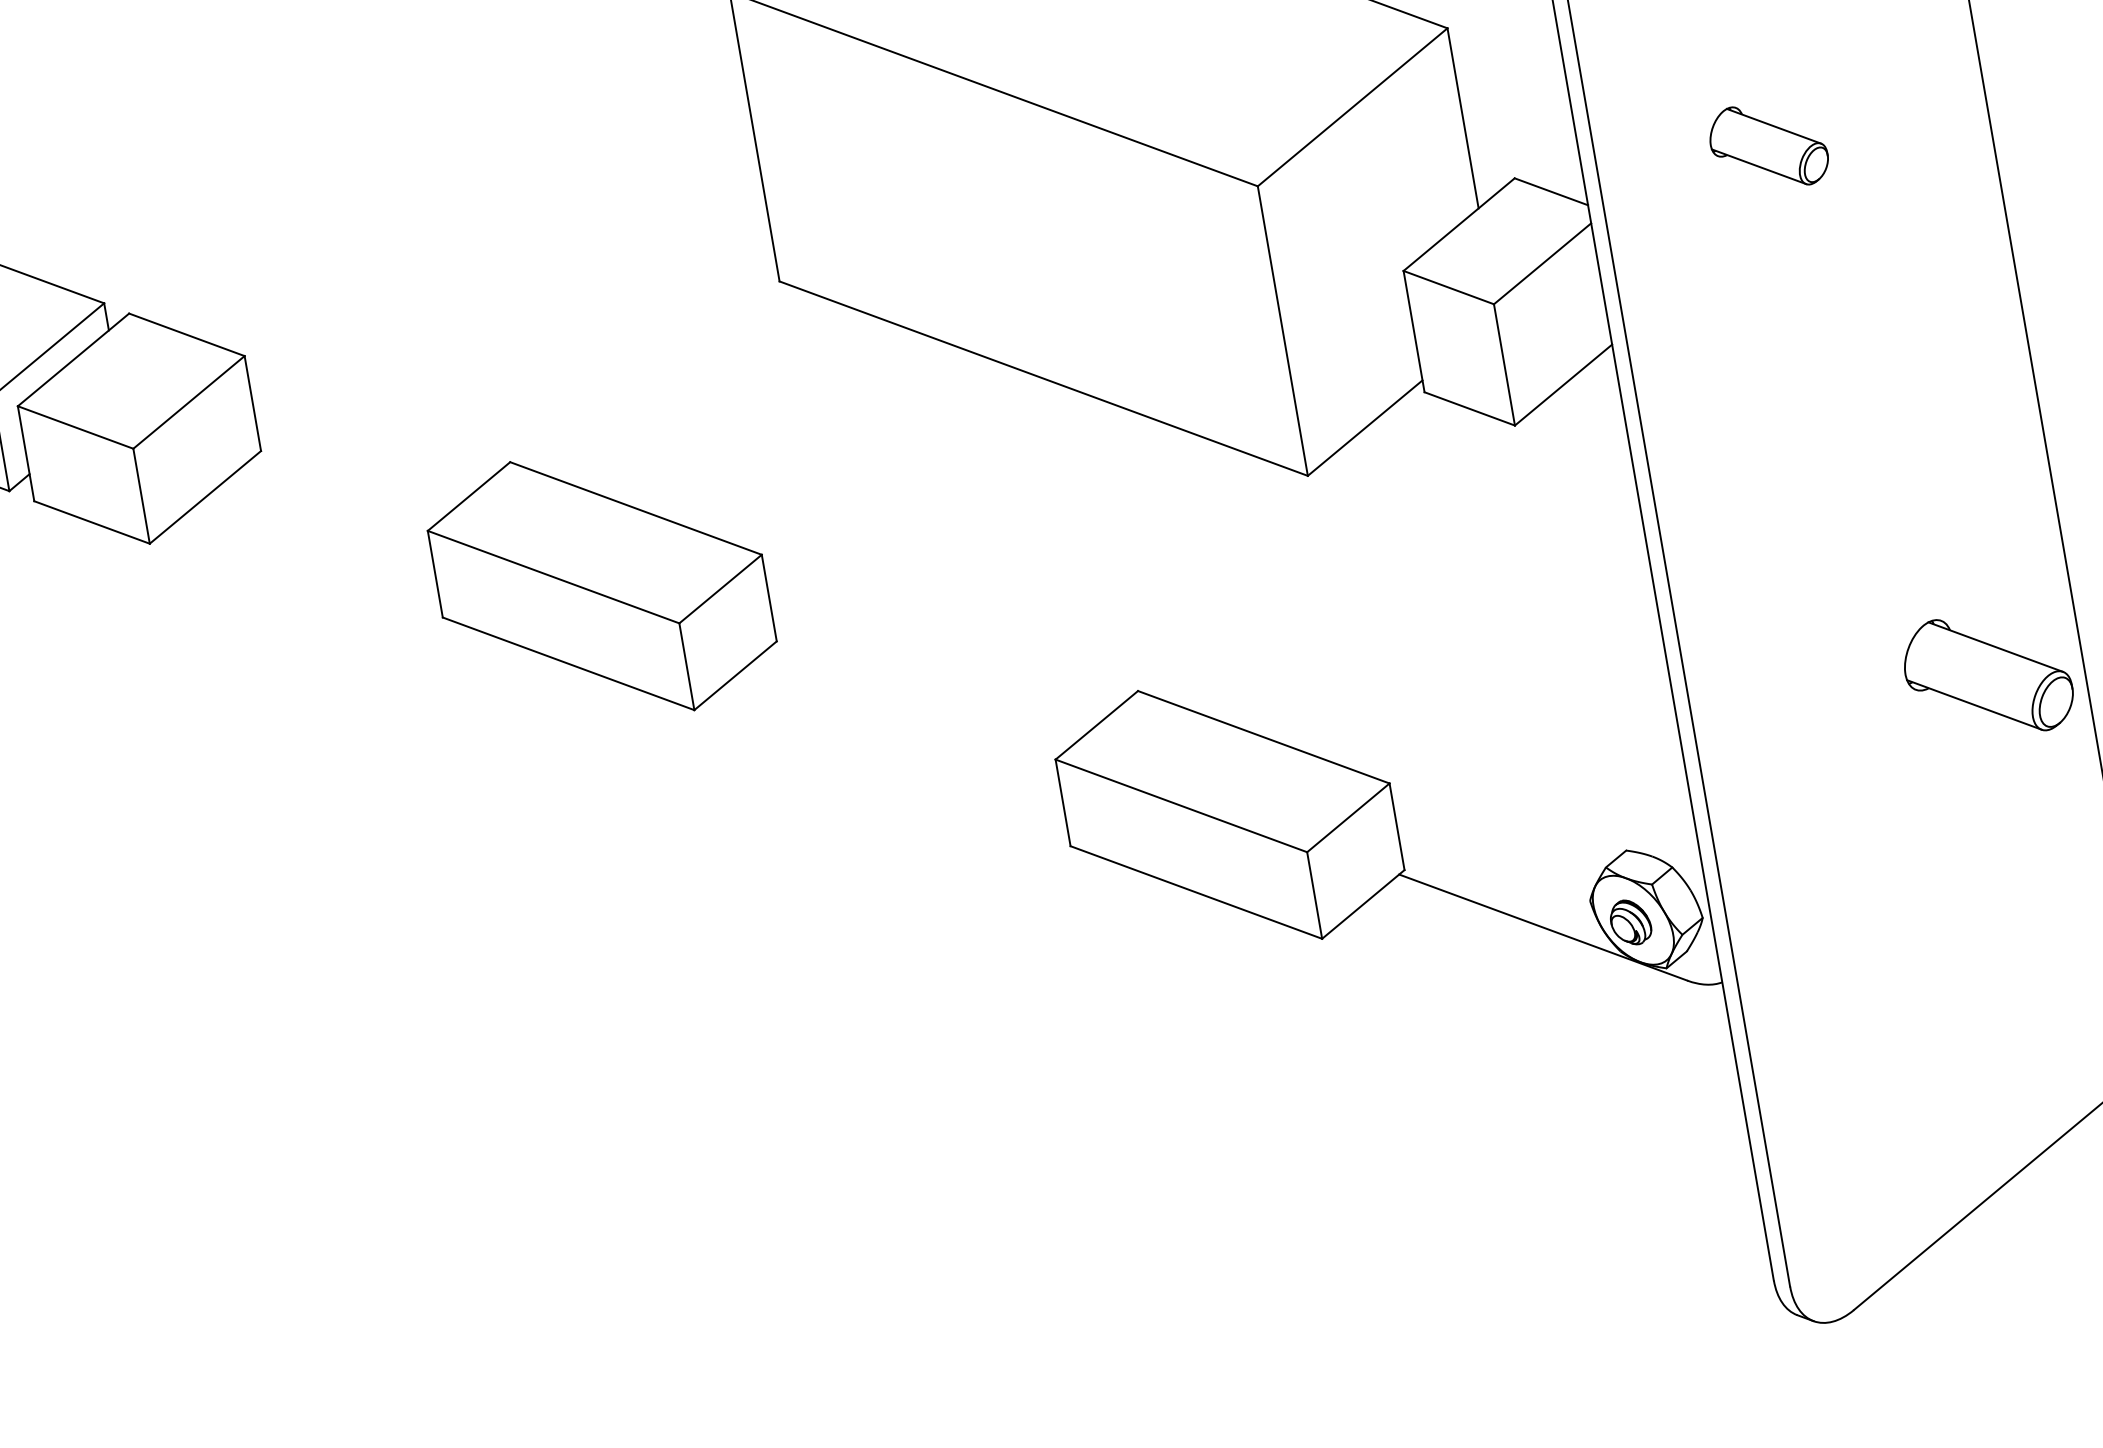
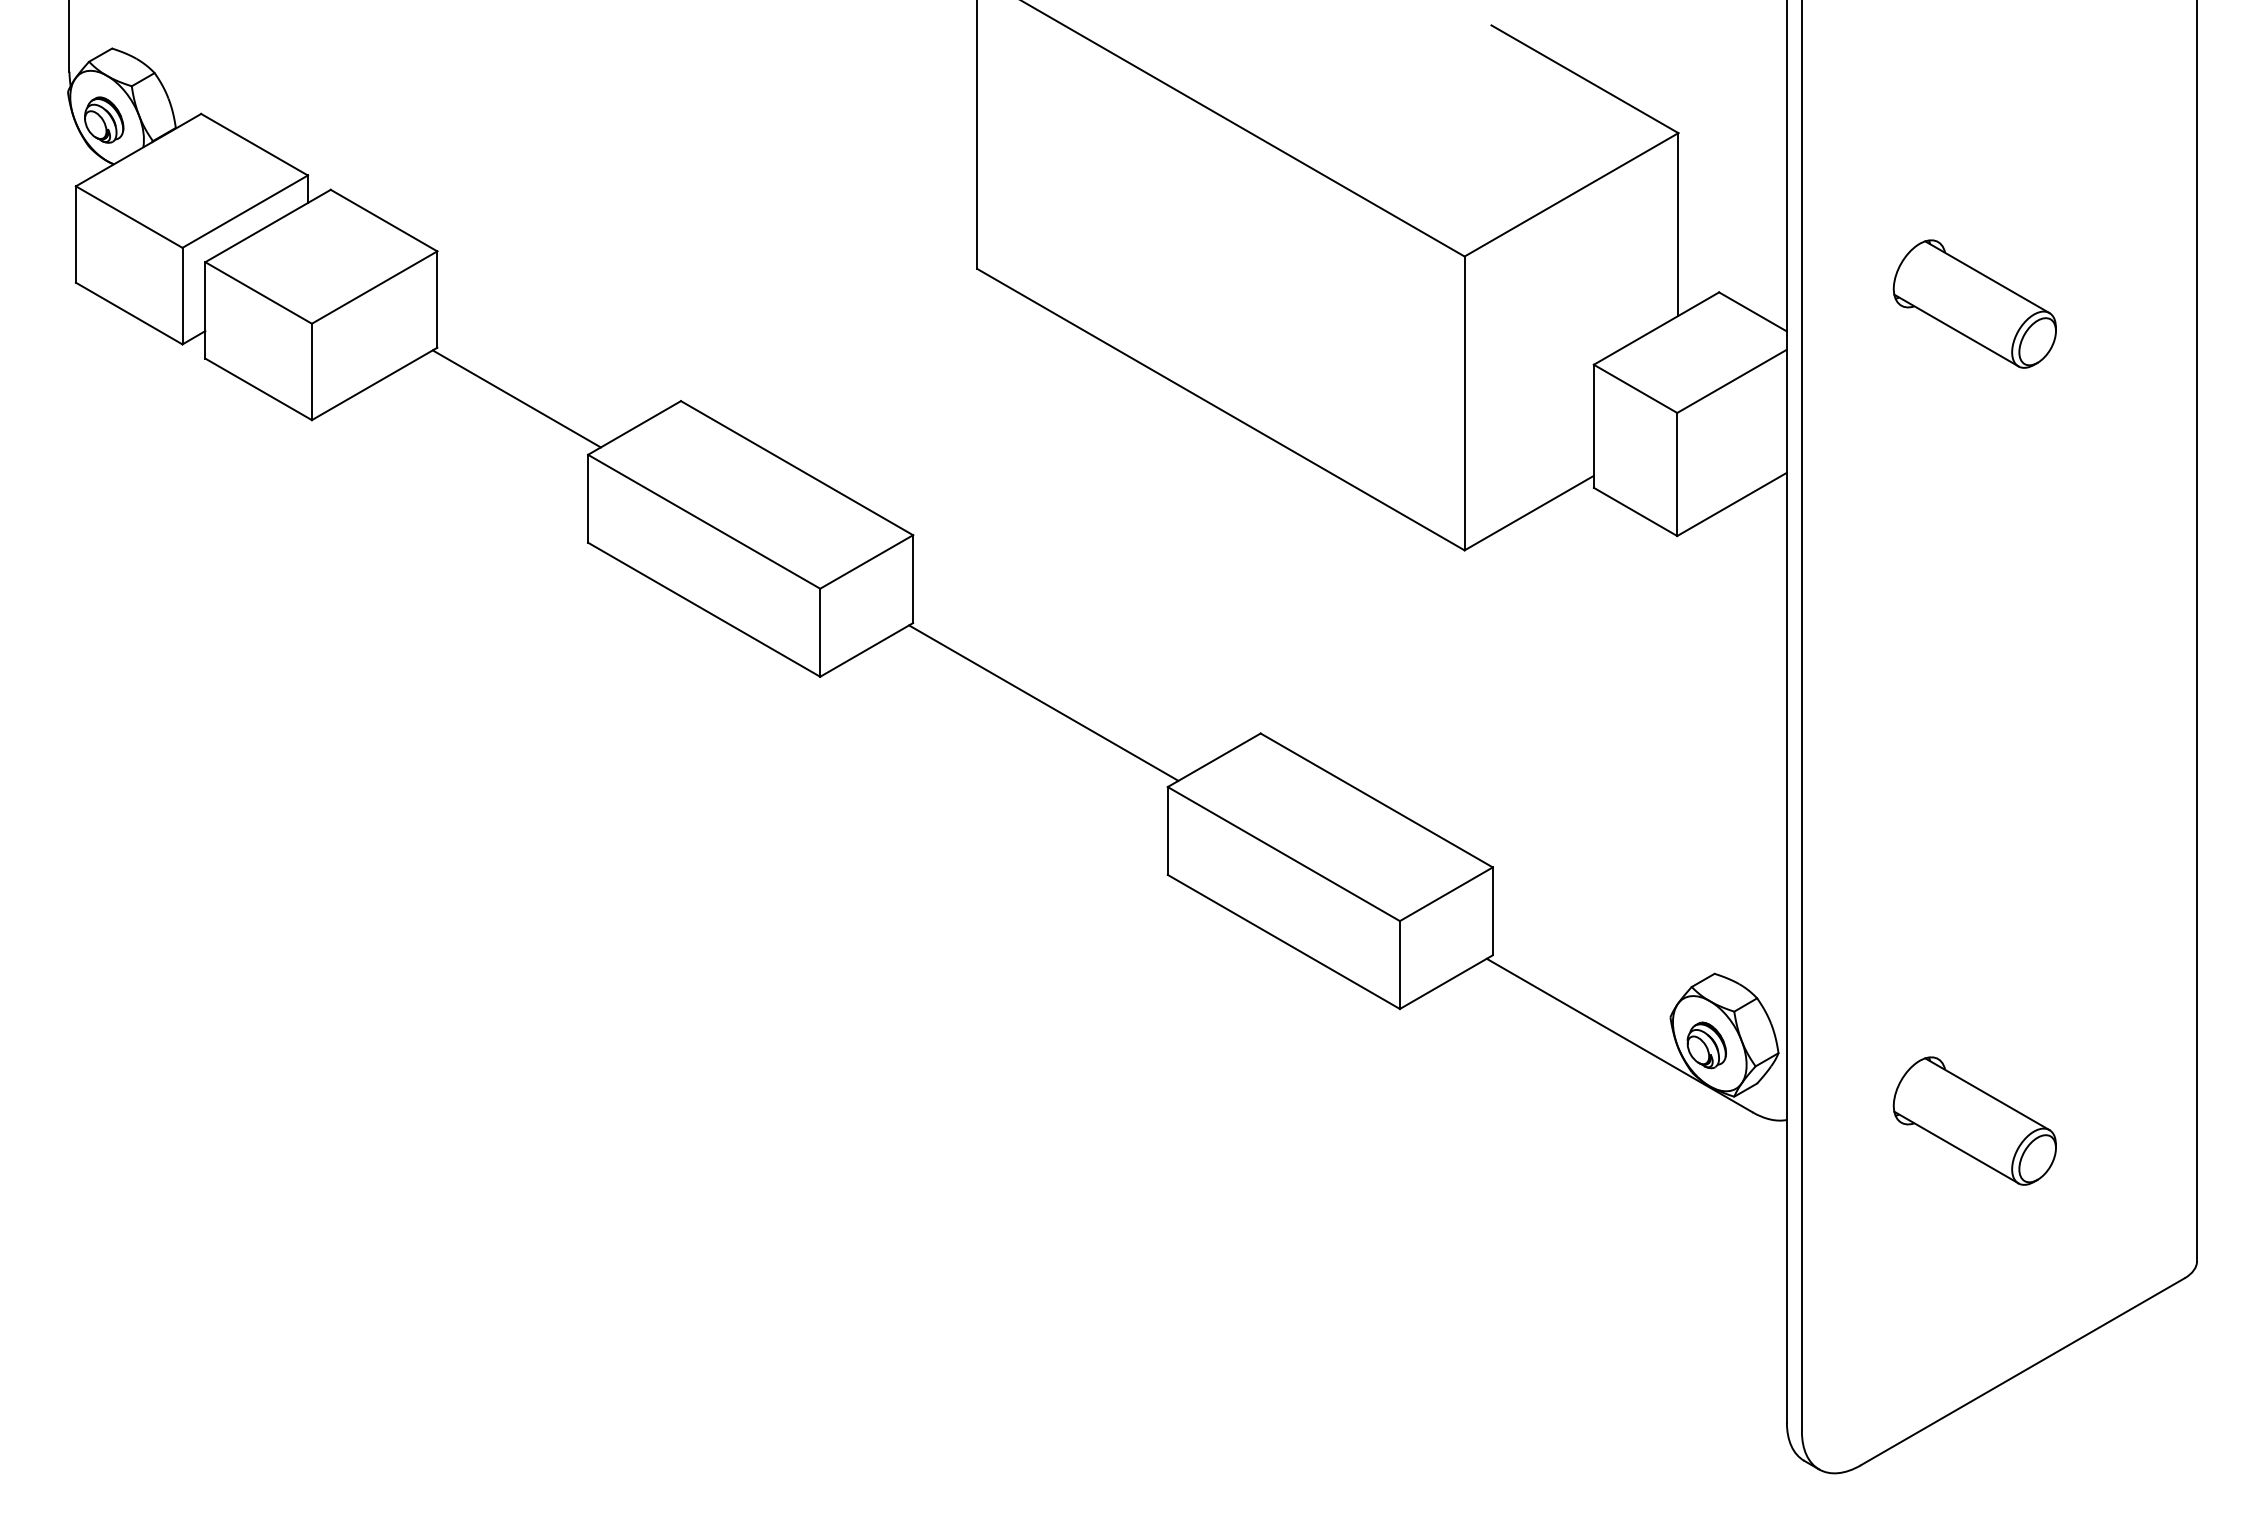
part: (1768, 145) -> (1974, 303), size x1.43
line: (347, 487) -> (516, 398), added
part: (1987, 675) -> (1974, 1120), moved
line: (918, 697) -> (1043, 702), added

